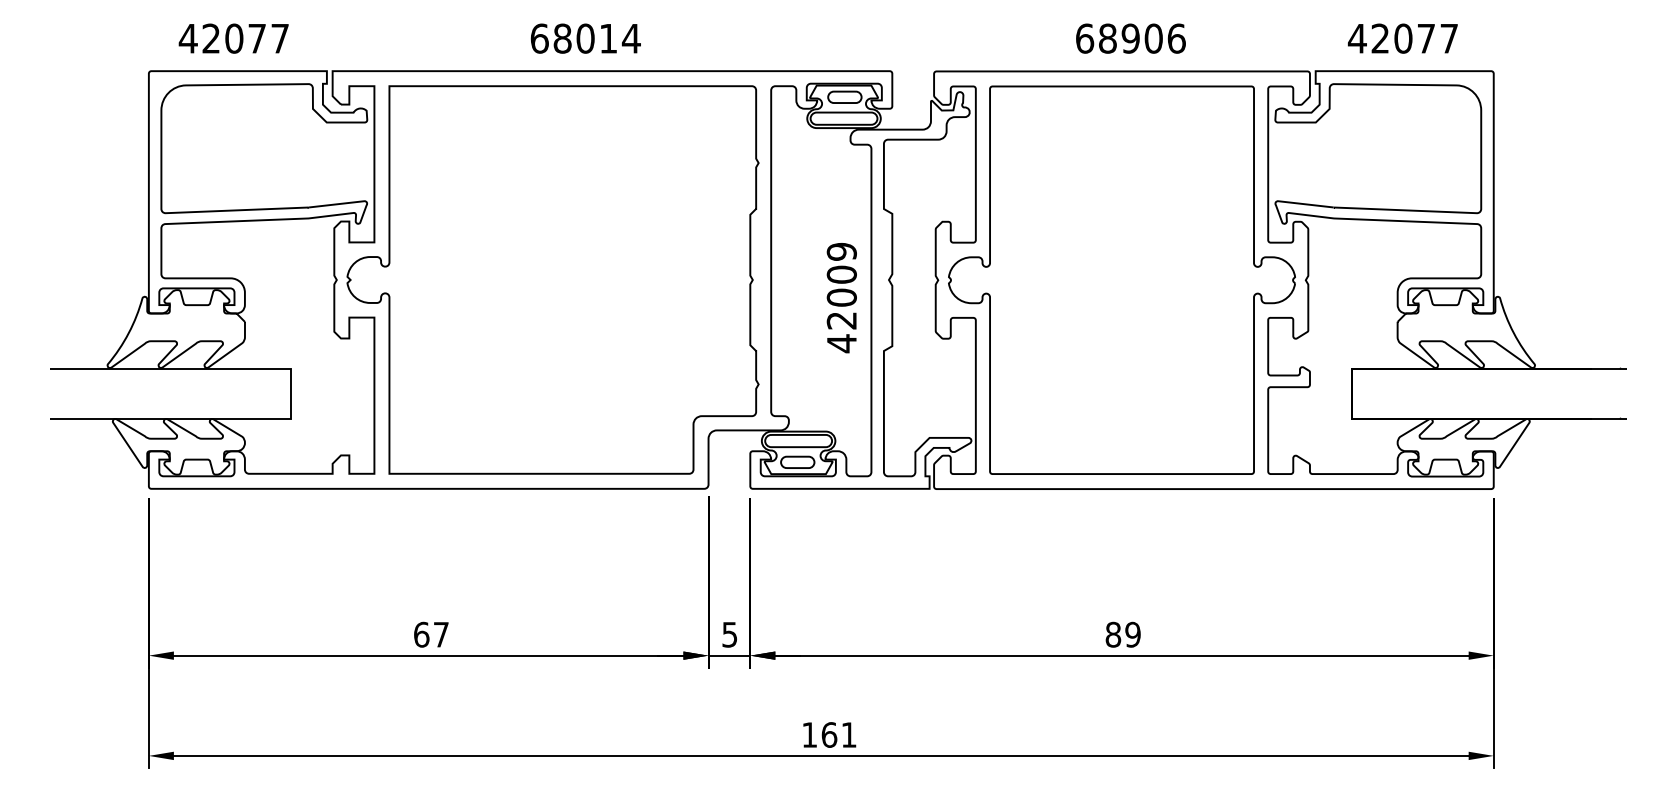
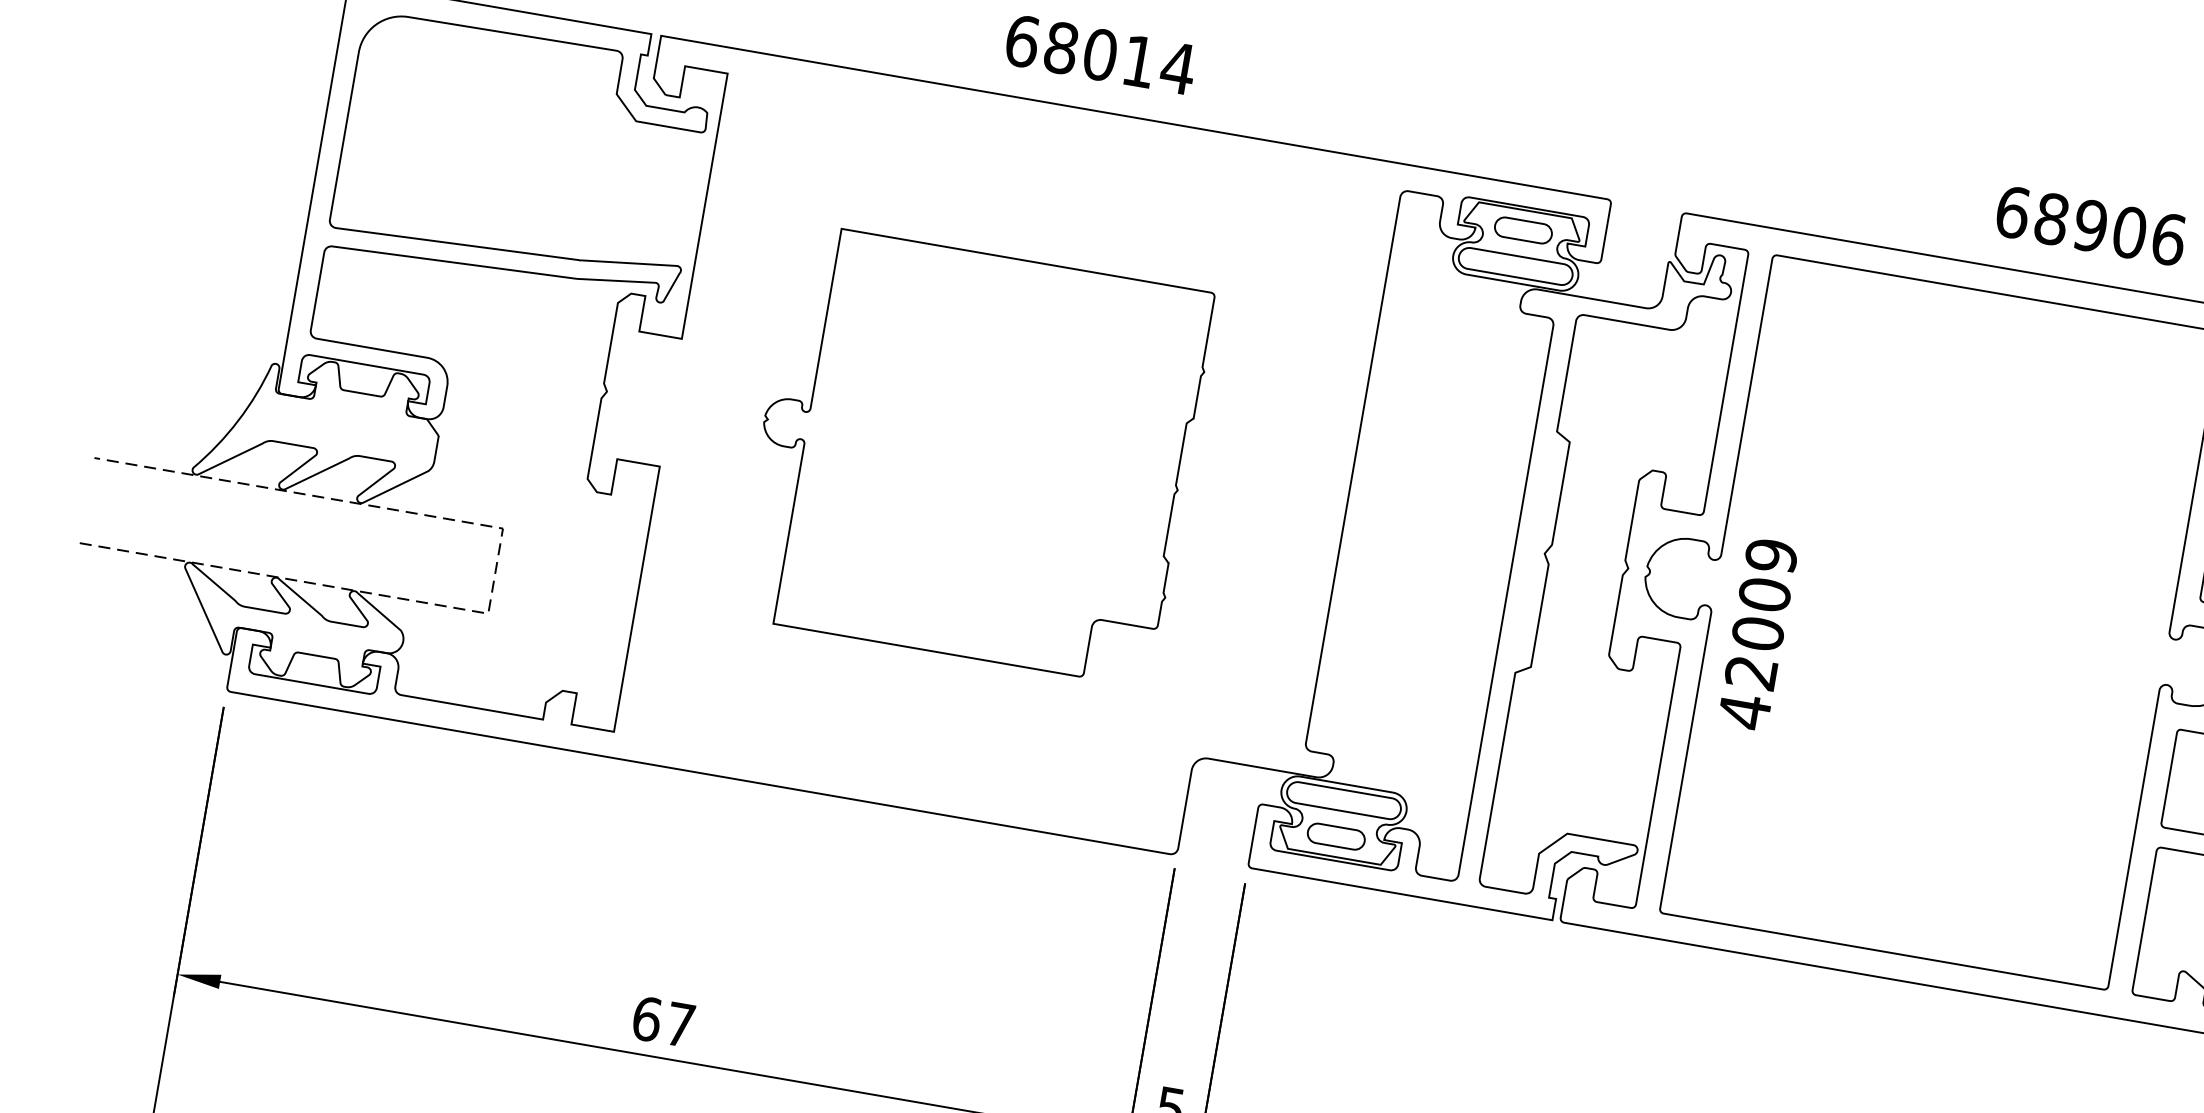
text: (1130, 38) -> (2090, 225), moved
part: (552, 279) -> (973, 454), size x0.6
text: (841, 298) -> (1757, 634), moved
line: (290, 393) -> (495, 570), solid -> dashed

